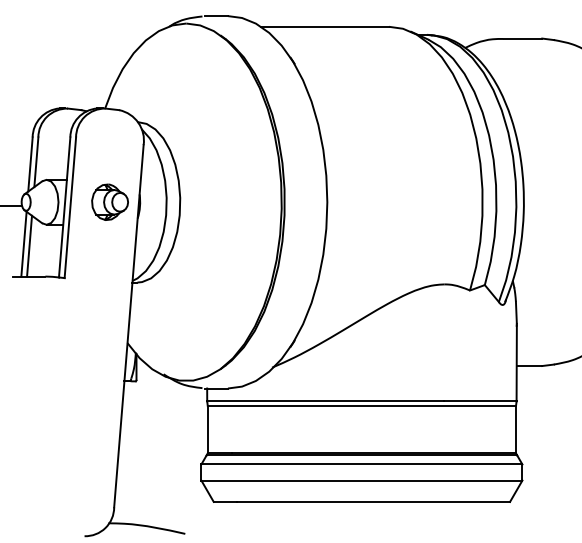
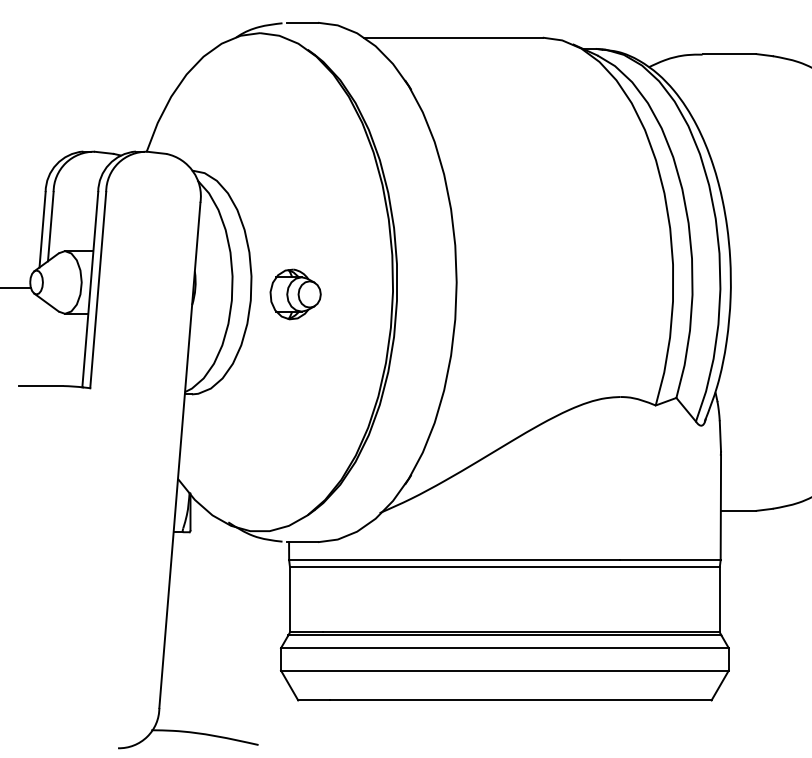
part: (109, 202) -> (295, 294), moved
line: (23, 243) -> (33, 340), removed
line: (28, 246) -> (40, 343), removed

